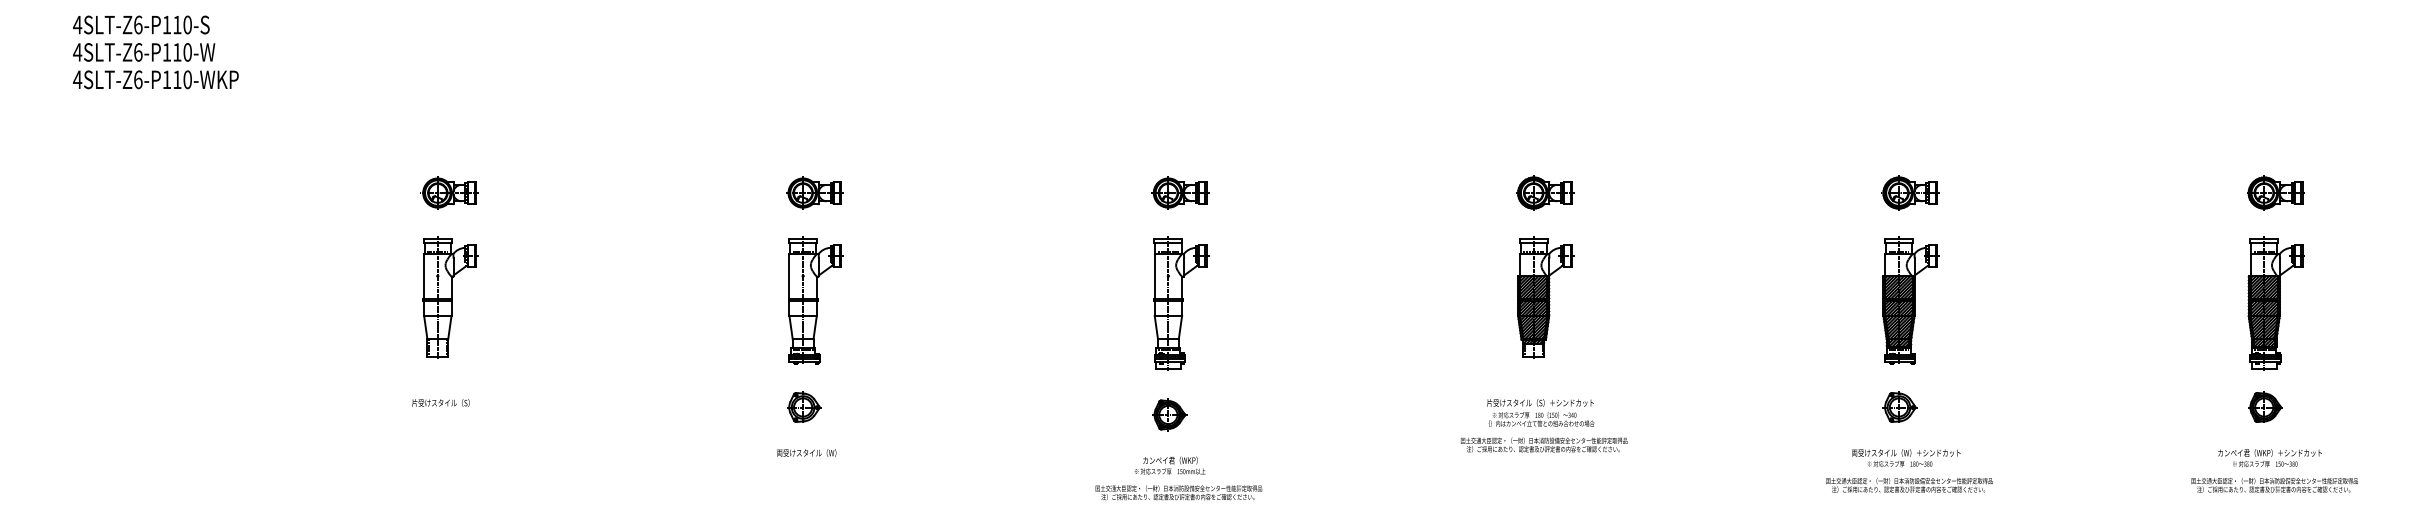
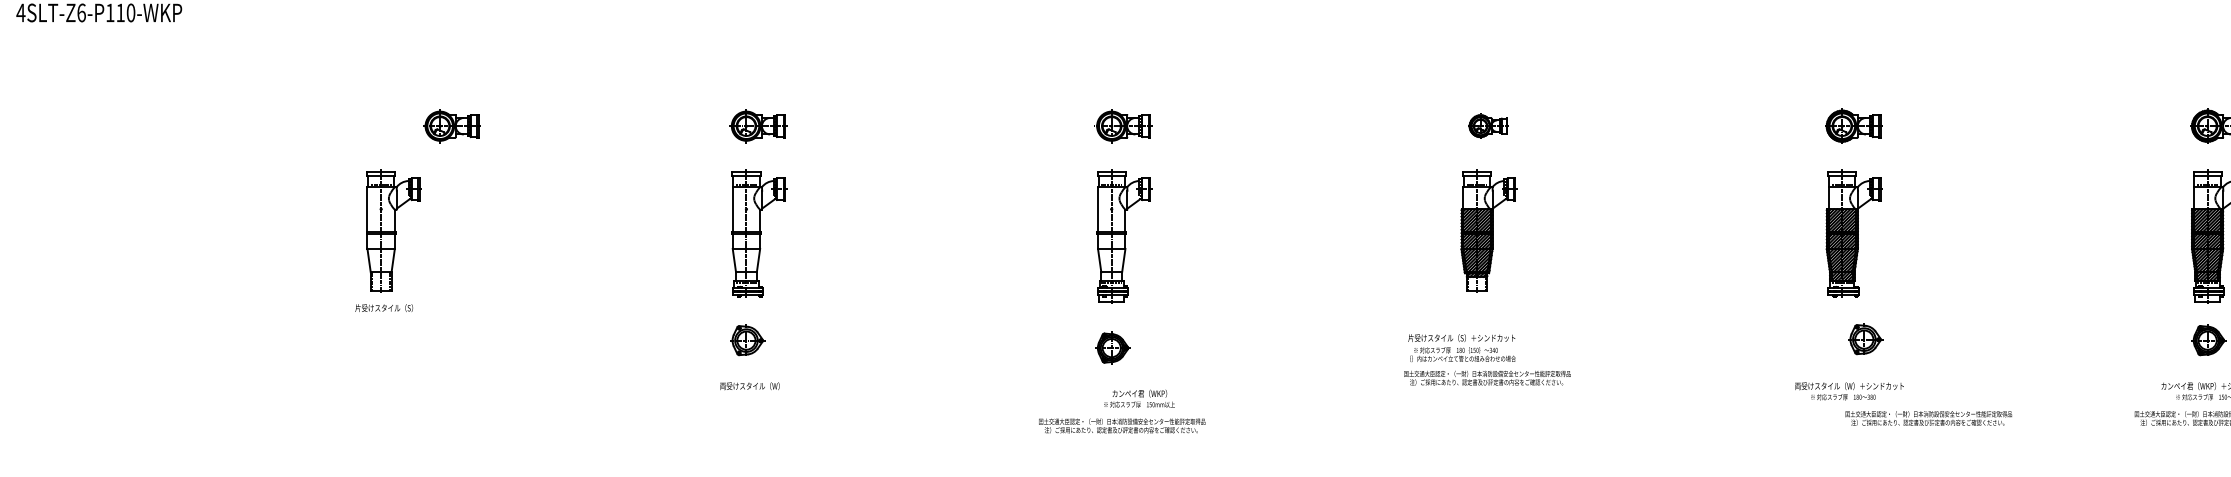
part: (449, 192) -> (451, 125), moved
part: (1545, 192) -> (1488, 125), size x0.7
text: (440, 402) -> (383, 307), moved
part: (1899, 406) -> (1864, 338), moved
text: (1540, 412) -> (1461, 347), moved
text: (1169, 465) -> (1138, 398), moved
text: (1909, 485) -> (1928, 418), moved

